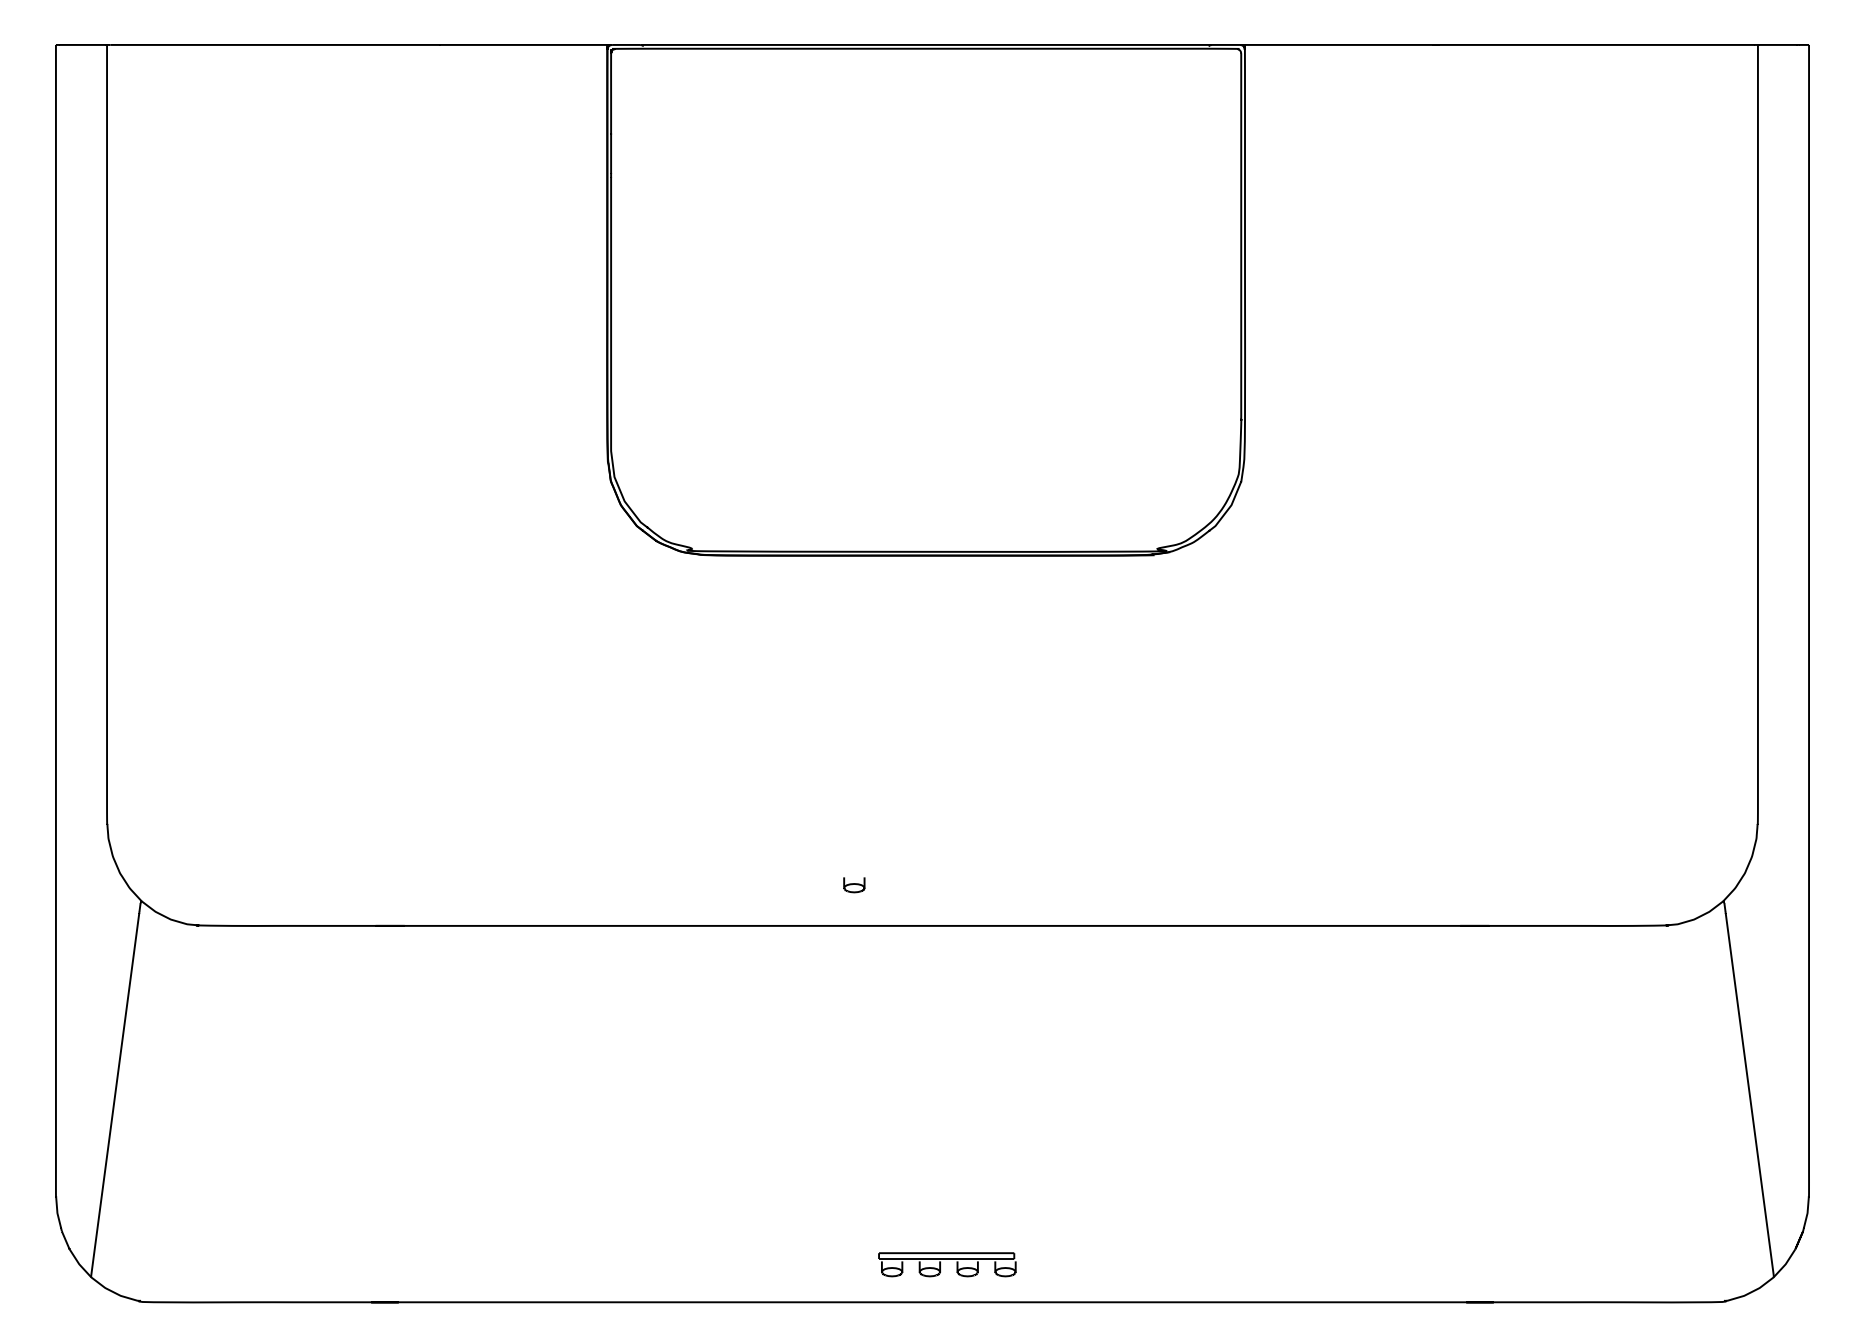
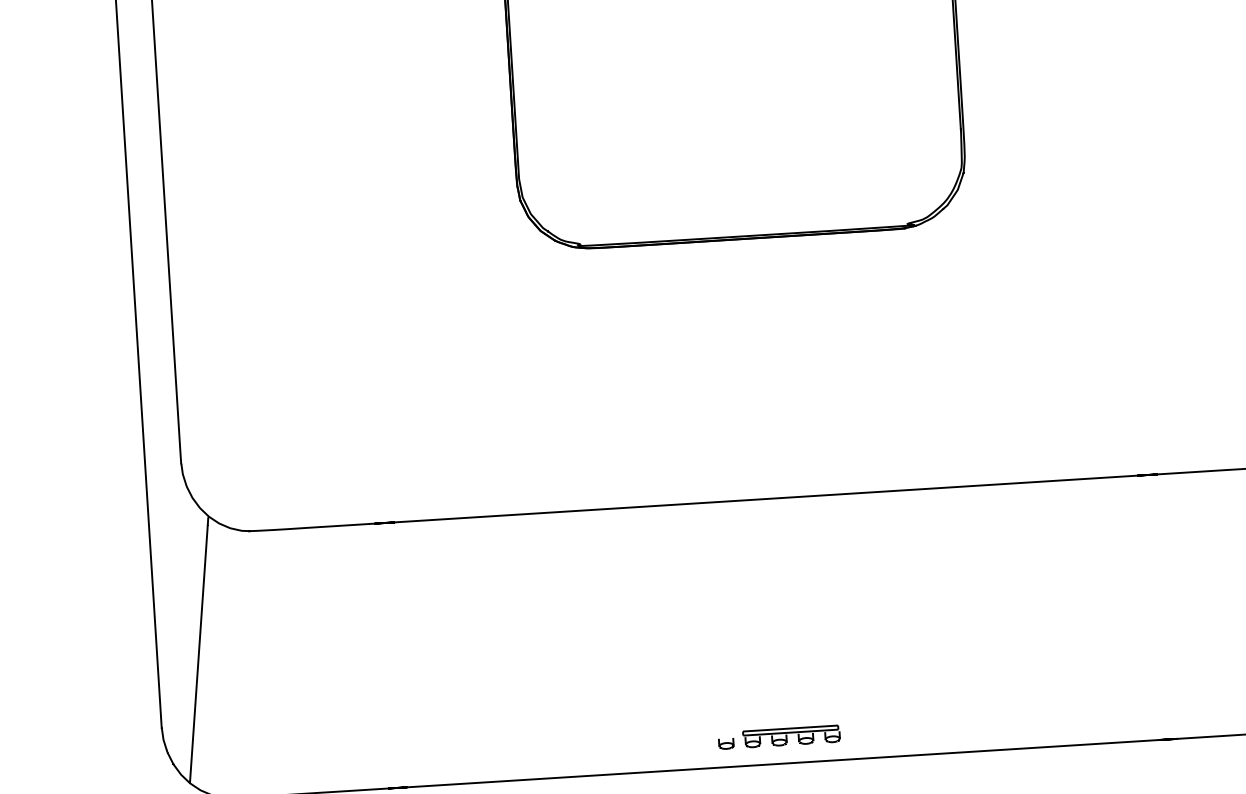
part: (854, 885) -> (726, 744), moved

